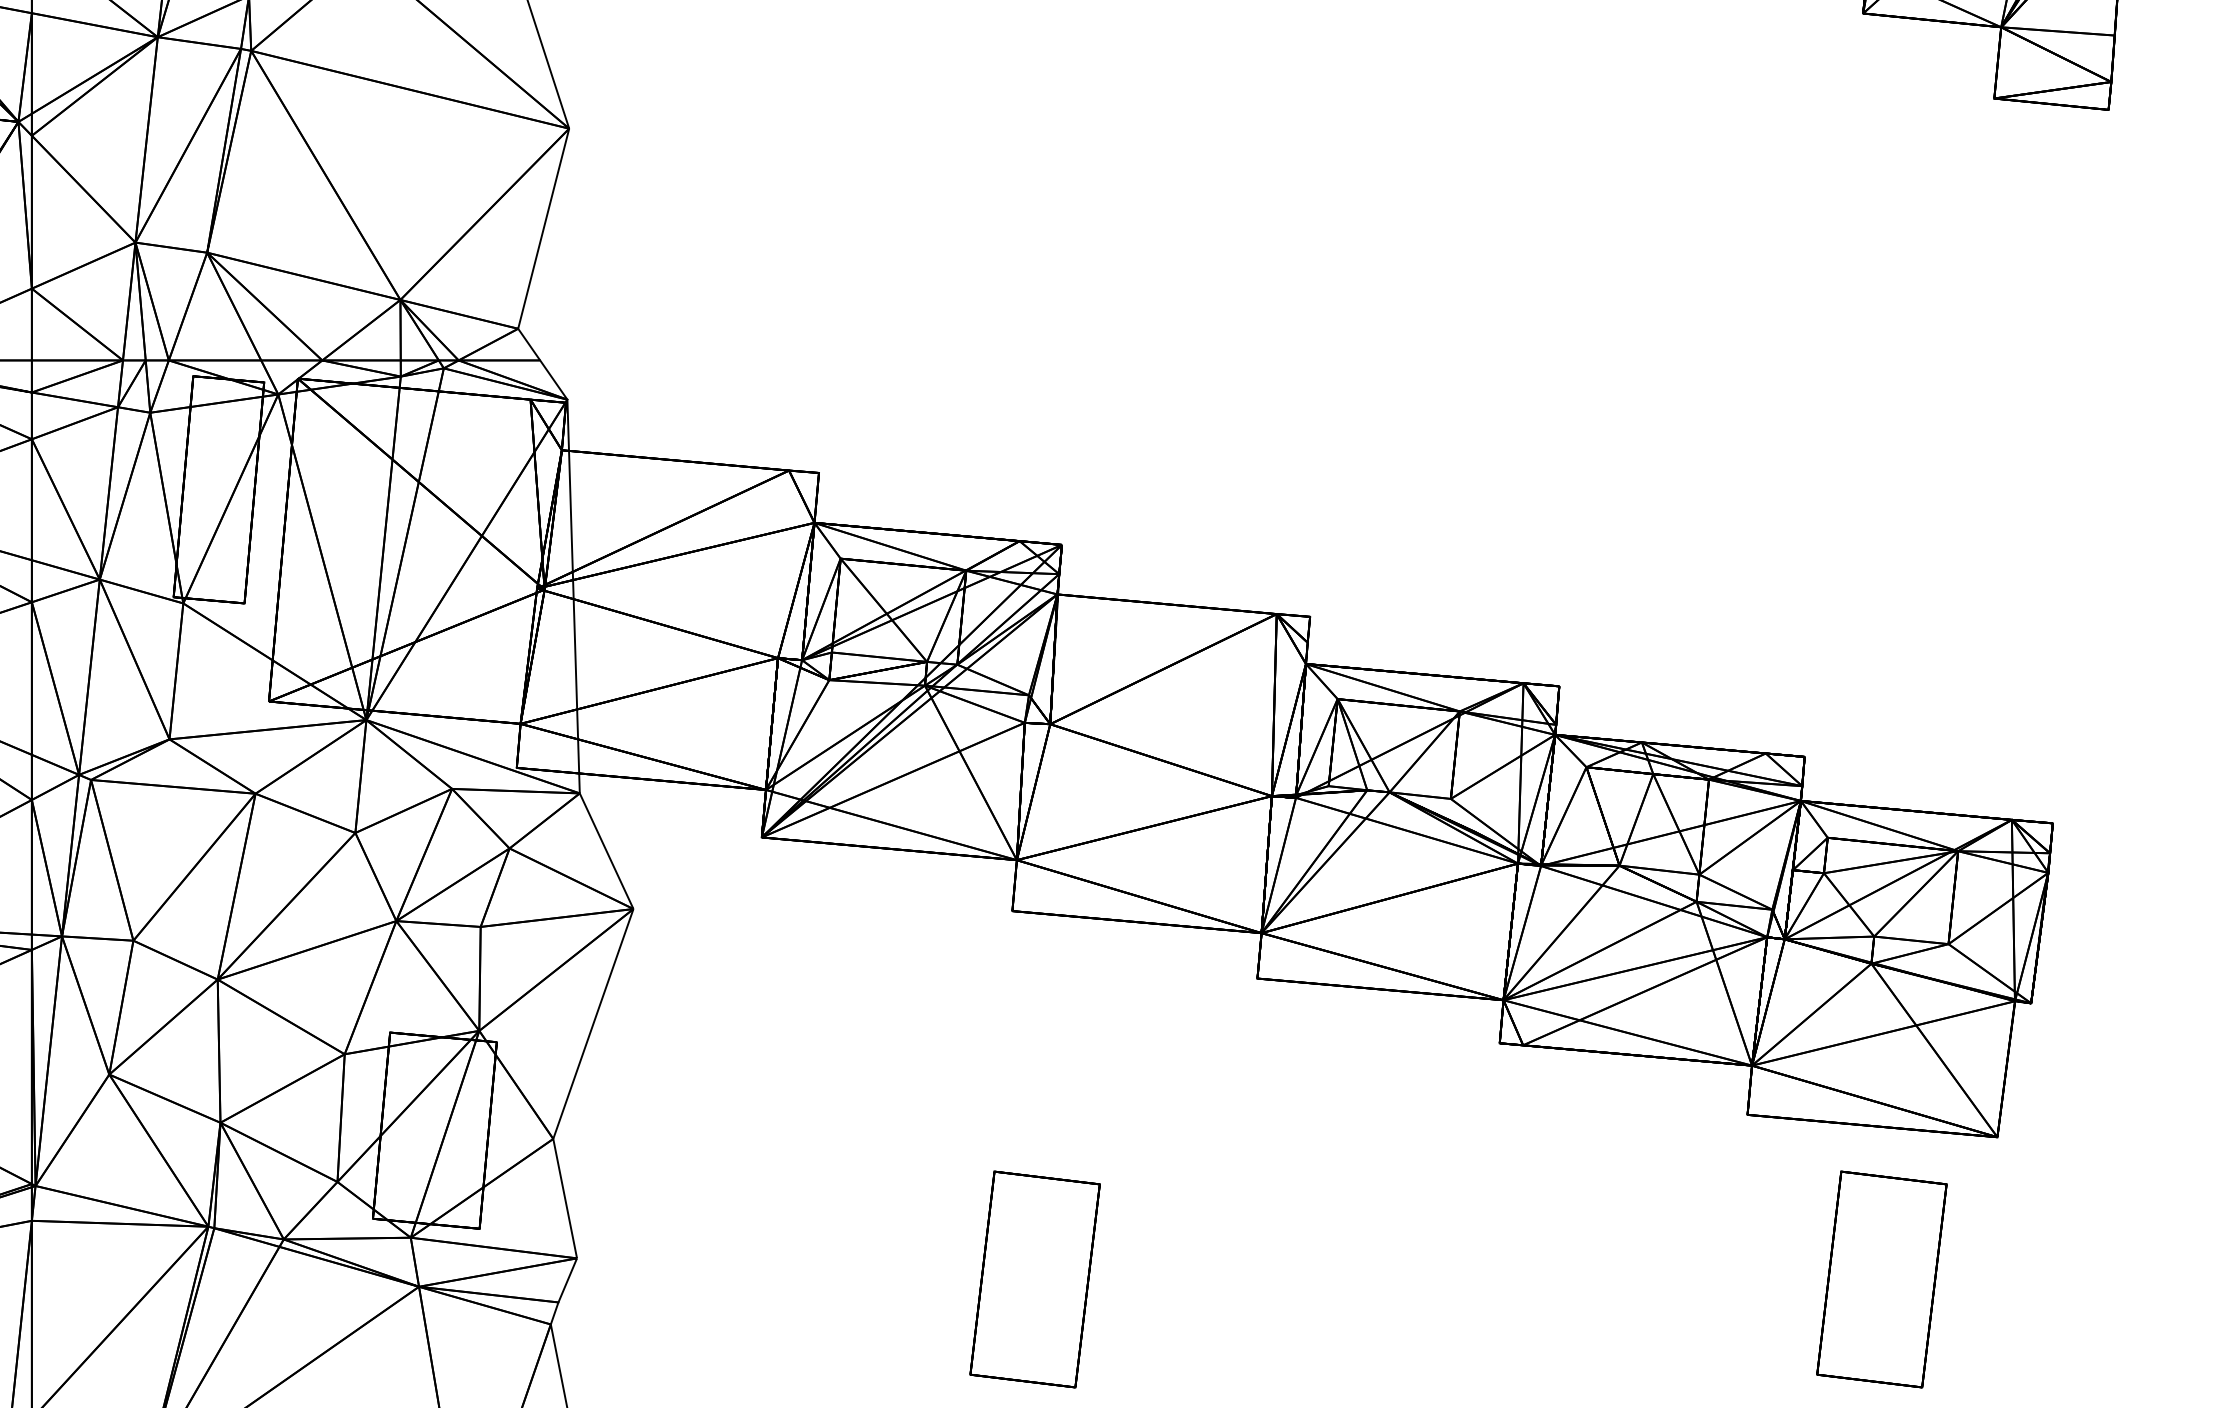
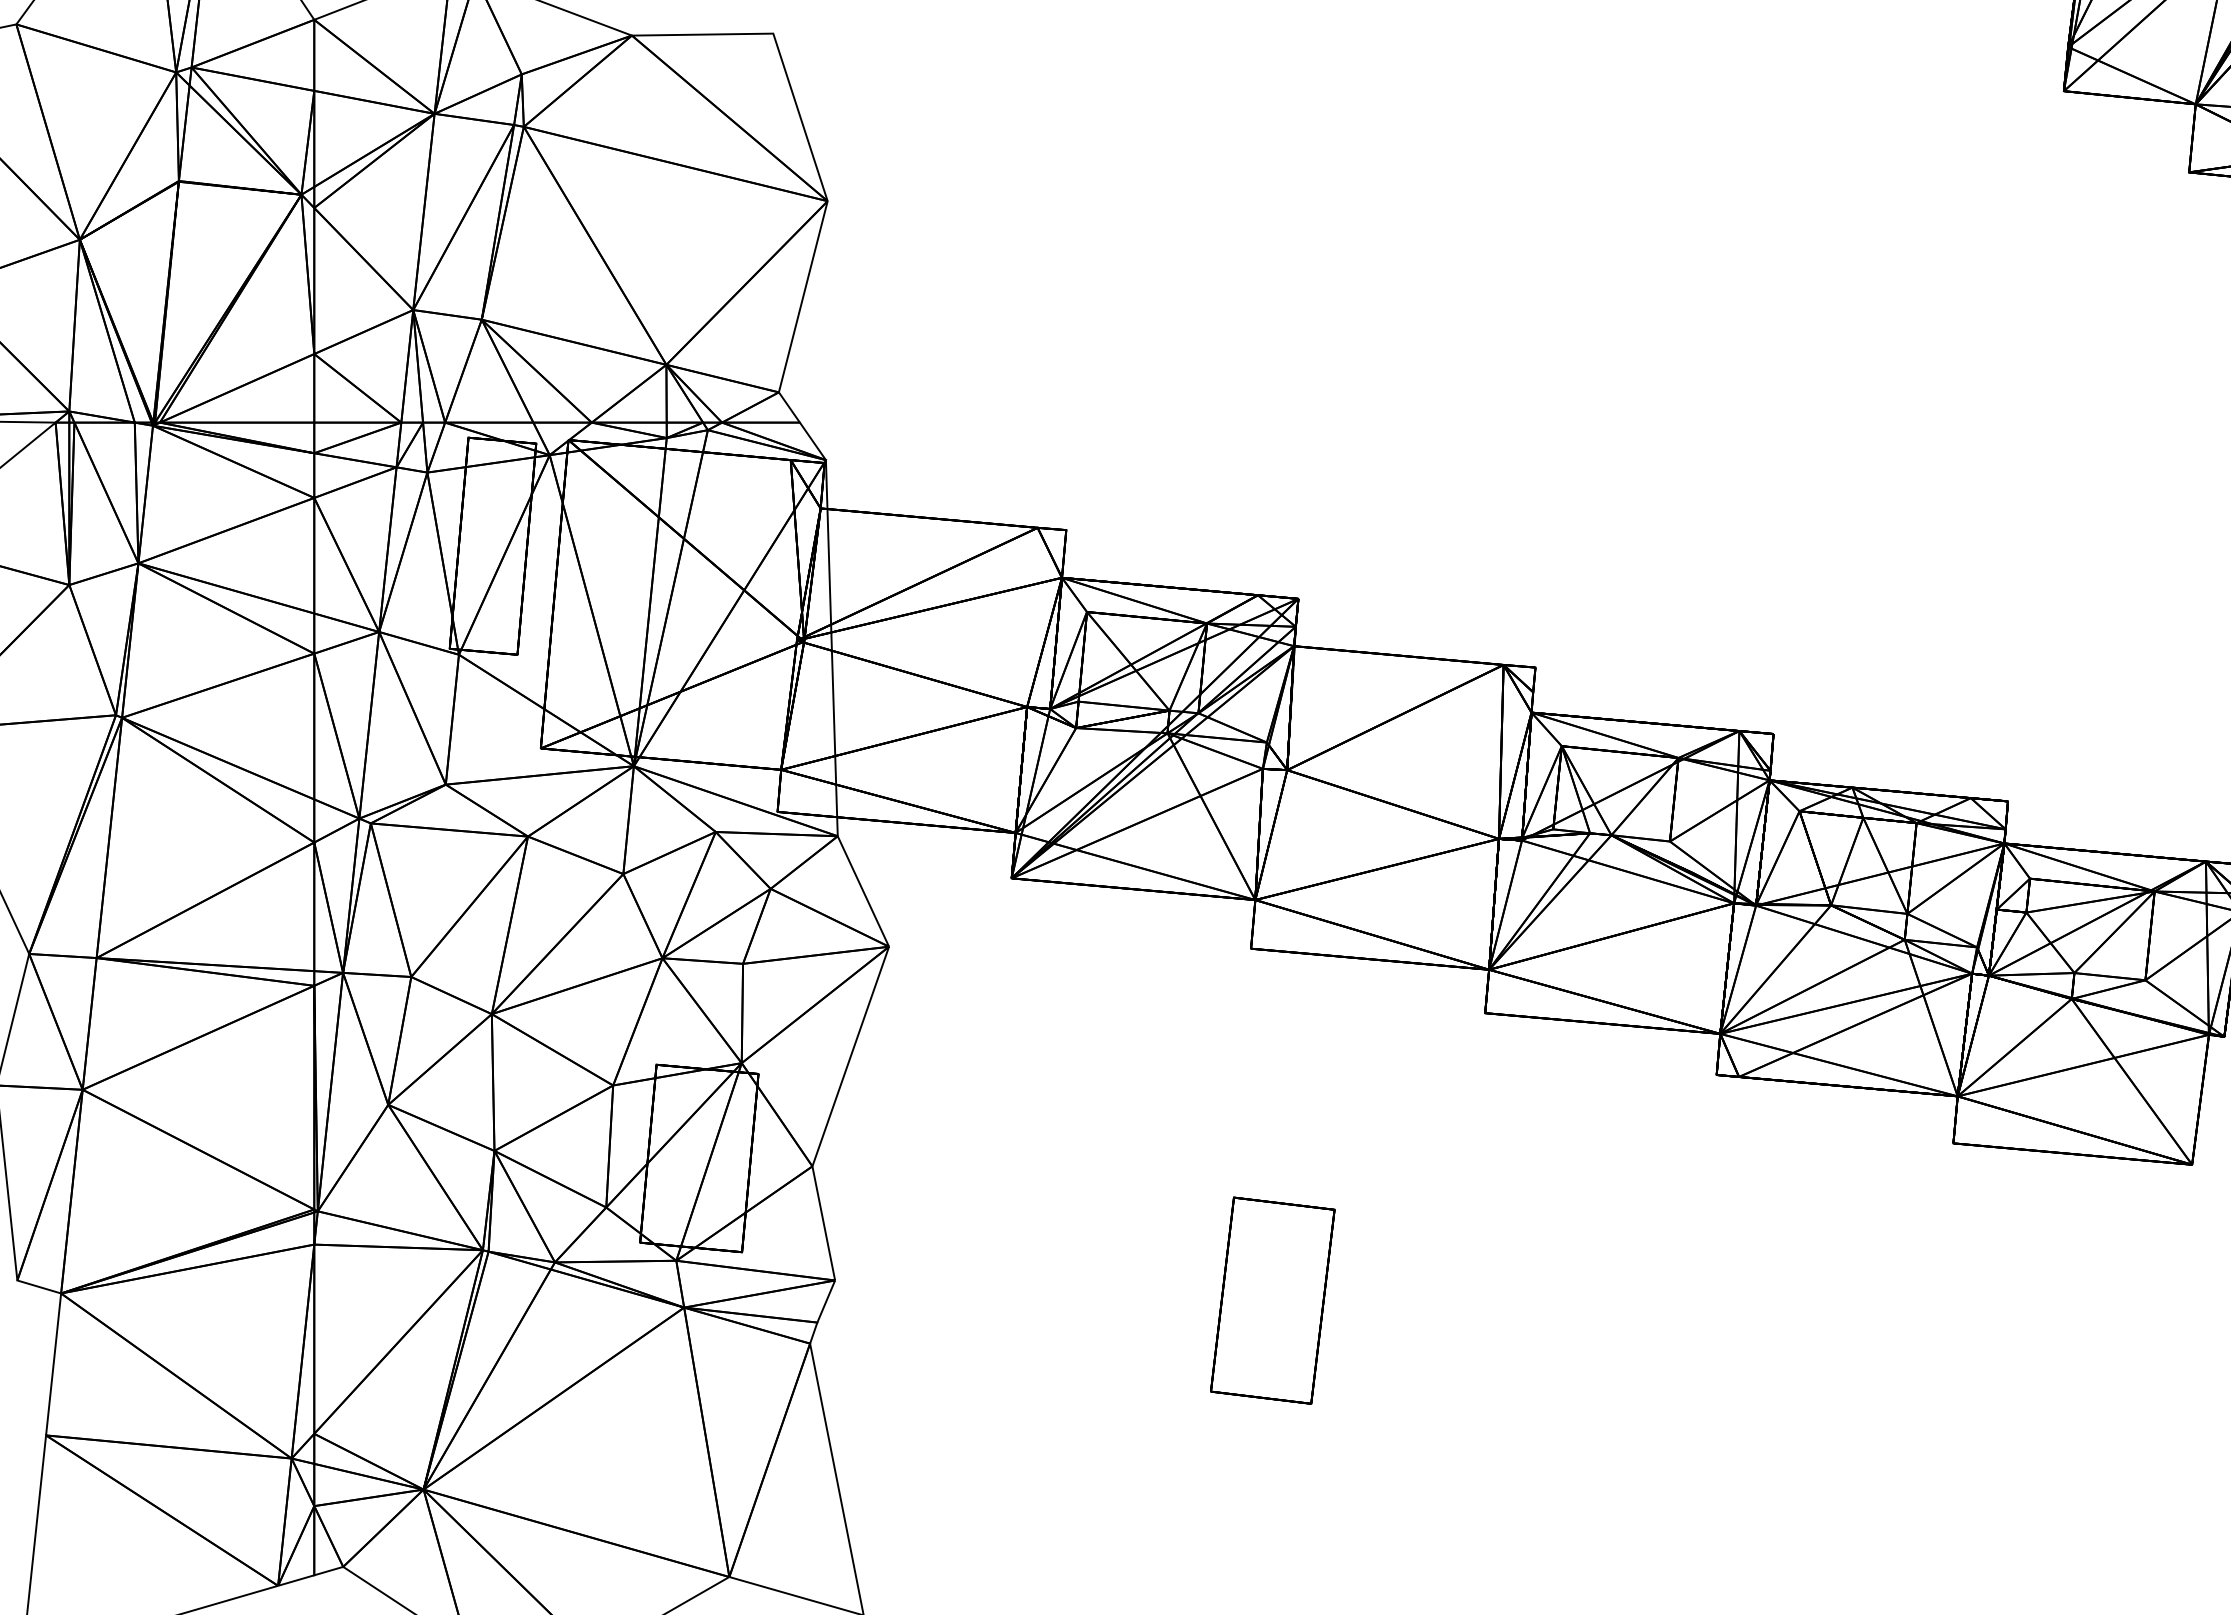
part: (1881, 1279) -> (2081, 1300), removed

